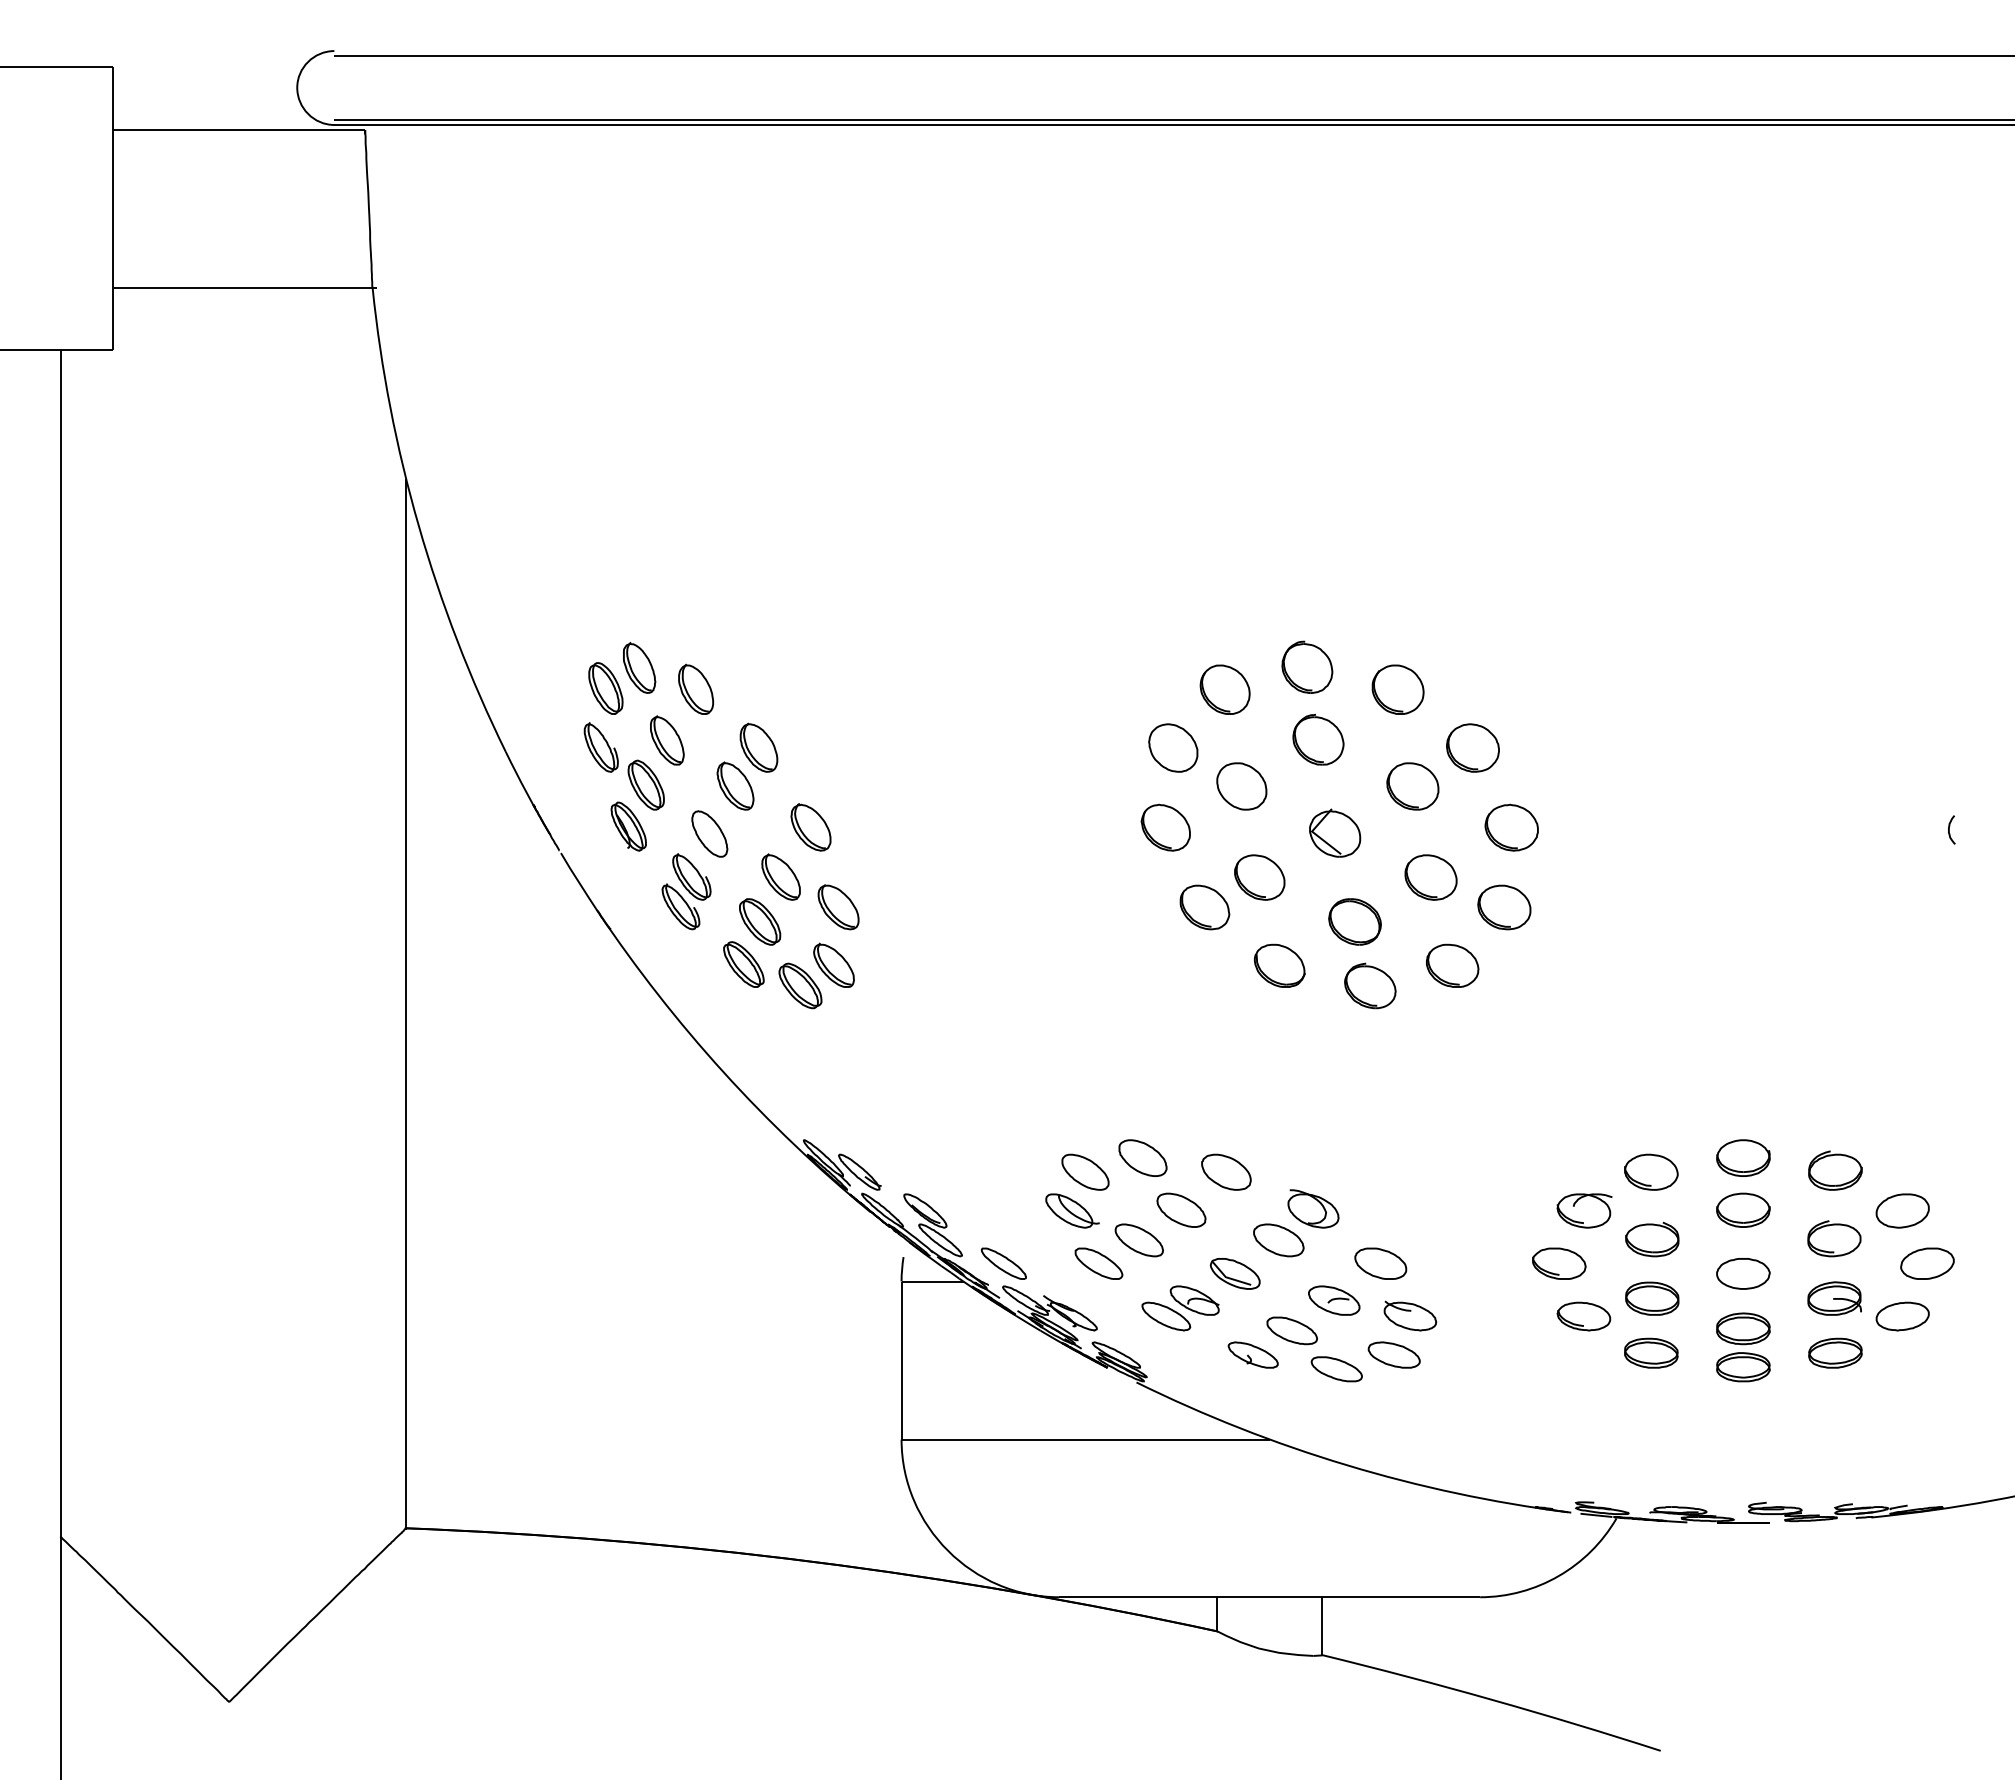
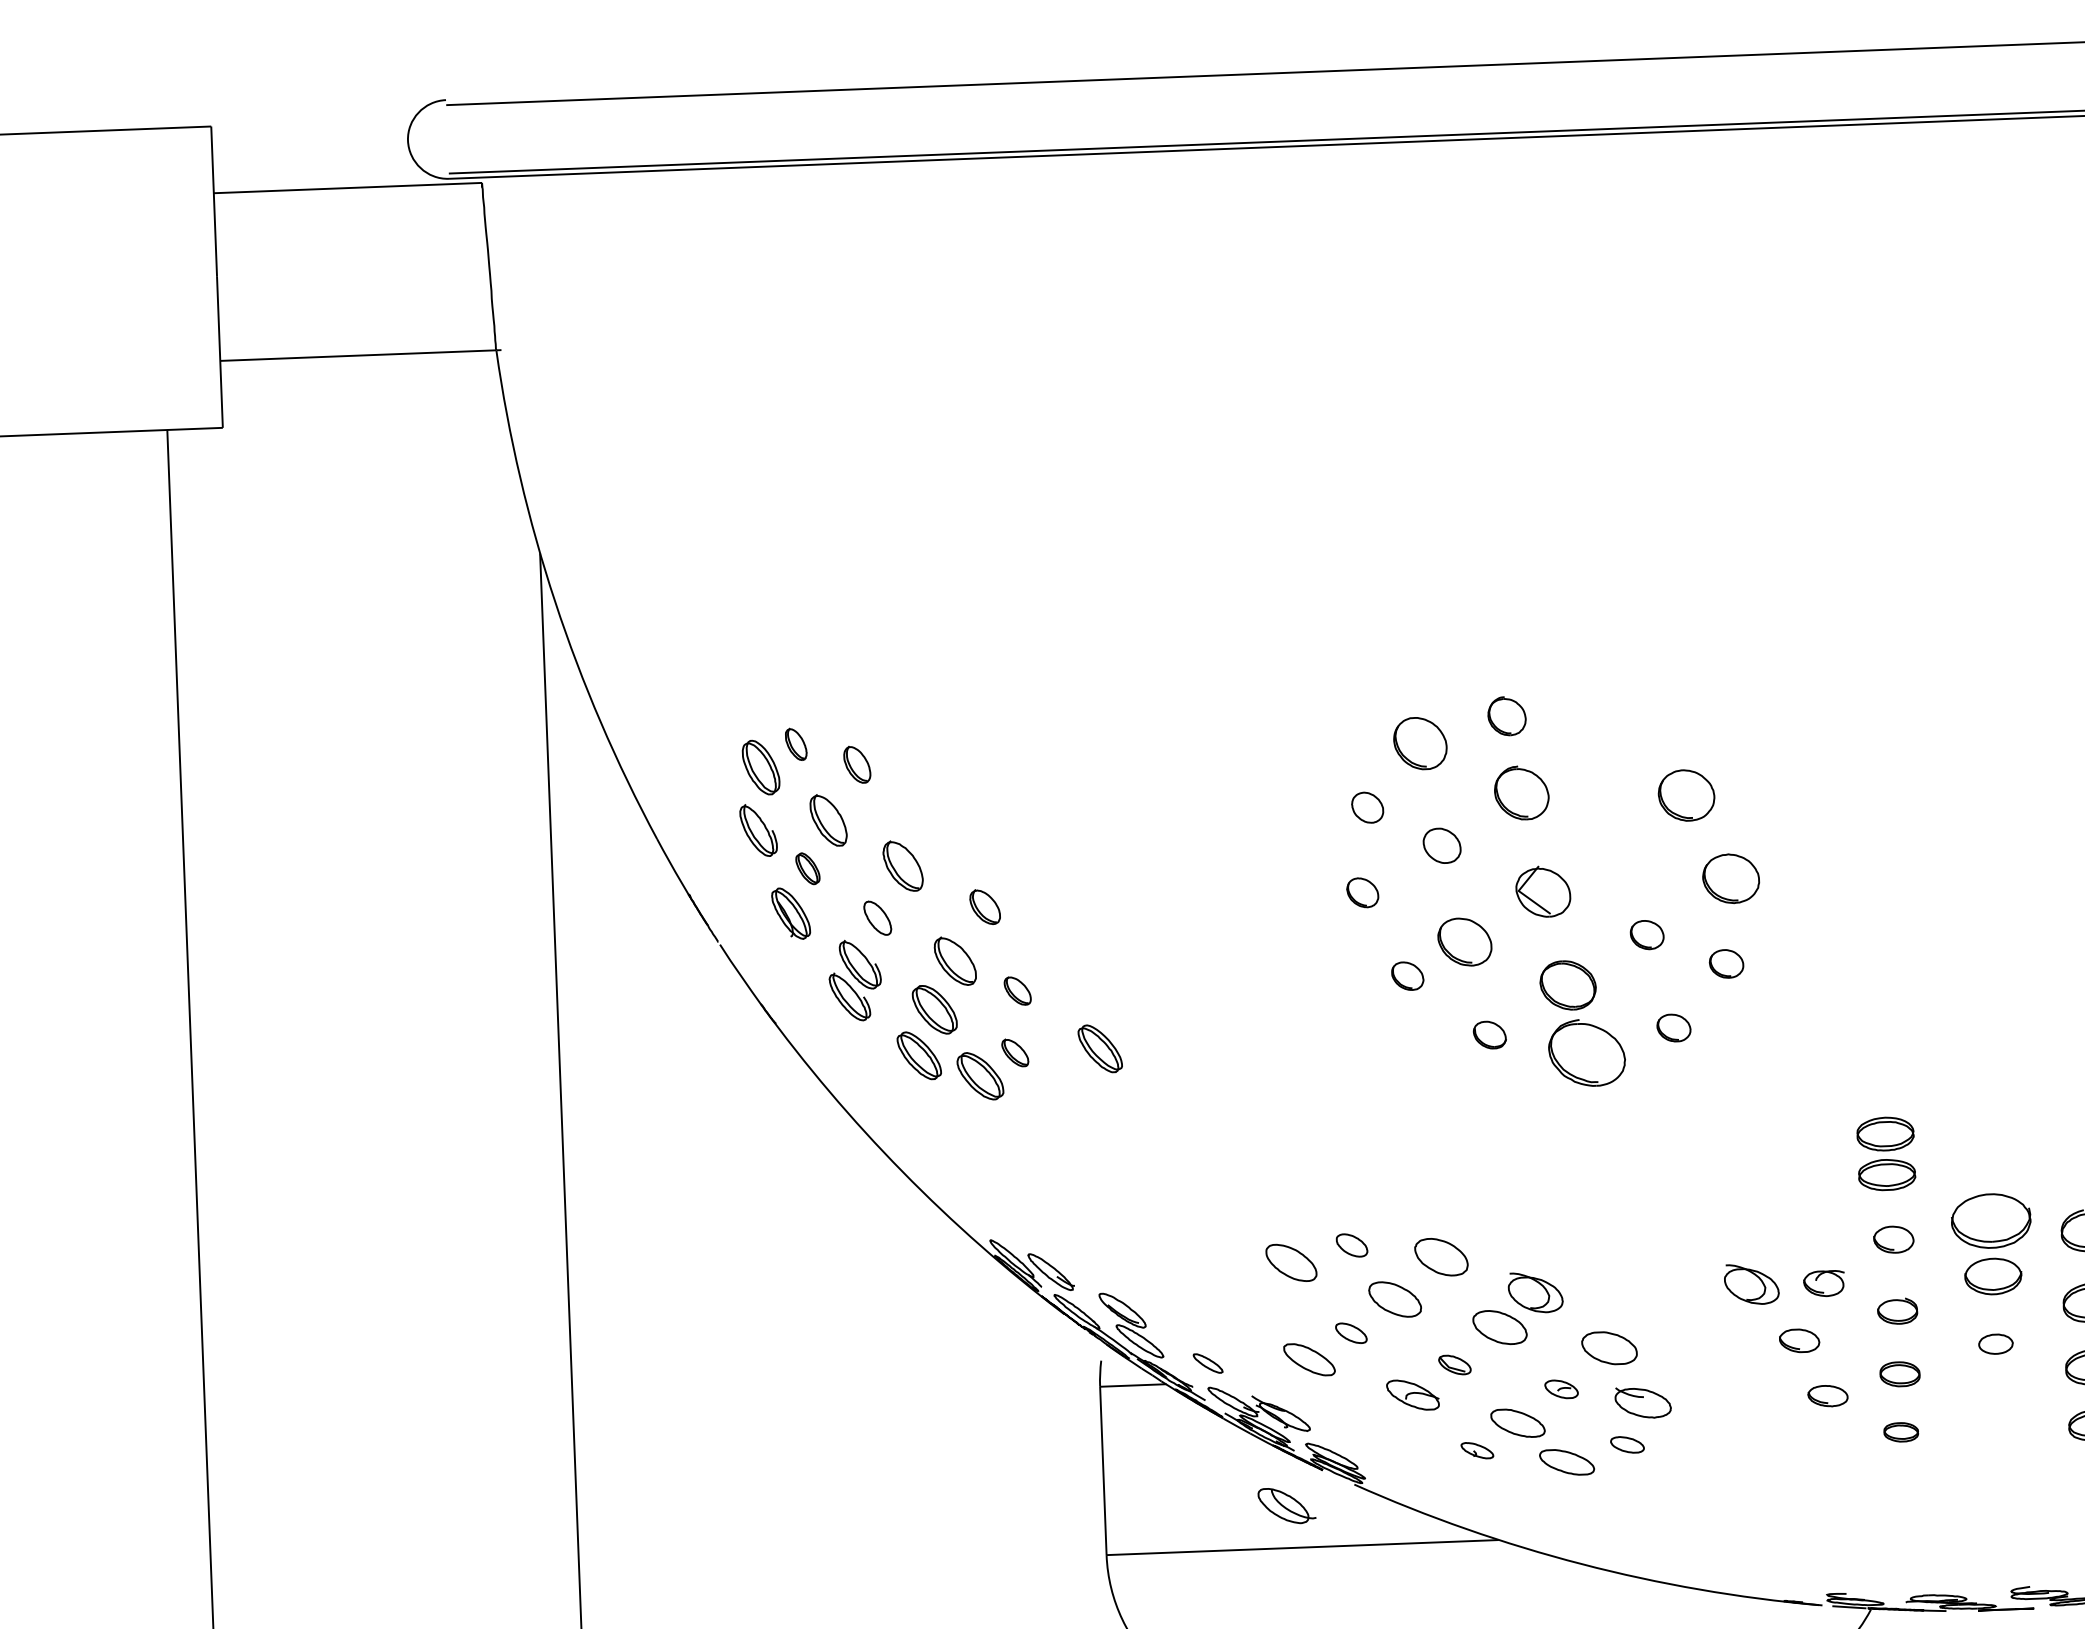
part: (1307, 666) -> (1507, 715), size x0.7
part: (639, 667) -> (796, 743), size x0.6
part: (696, 688) -> (857, 763), size x0.7
part: (1397, 689) -> (1603, 736), removed
part: (758, 747) -> (925, 824), removed
part: (1173, 747) -> (1367, 807), size x0.6
part: (645, 784) -> (807, 868), size x0.6
part: (1241, 786) -> (1441, 845), size x0.7
part: (1412, 786) -> (1623, 838), removed
part: (810, 827) -> (984, 907), size x0.7
part: (1165, 827) -> (1362, 892), size x0.6
part: (709, 833) -> (877, 917), size x0.7
part: (1430, 877) -> (1646, 935), size x0.6
part: (838, 907) -> (1017, 991), size x0.6
part: (1204, 907) -> (1407, 976), size x0.6
part: (1504, 907) -> (1726, 963), size x0.6
part: (833, 964) -> (1014, 1052), size x0.6
part: (913, 964) -> (1099, 1048), added
part: (1279, 965) -> (1489, 1034), size x0.6
part: (1452, 965) -> (1673, 1027), size x0.6
part: (1370, 985) -> (1587, 1052), size x1.4
part: (1142, 1157) -> (1351, 1244), size x0.6
part: (1743, 1157) -> (1991, 1220), size x1.4
part: (1651, 1171) -> (1893, 1238), size x0.7
part: (1516, 1208) -> (1751, 1283), added
part: (1072, 1210) -> (1286, 1505), moved
part: (1584, 1210) -> (1824, 1283), size x0.7
part: (1652, 1239) -> (1897, 1311), size x0.7
part: (1138, 1240) -> (1350, 1333), size x0.6
part: (1003, 1263) -> (1207, 1363), size x0.6
part: (1559, 1263) -> (1799, 1340), size x0.7
part: (1234, 1273) -> (1454, 1364), size x0.6
part: (1743, 1273) -> (1996, 1343), size x0.6
part: (1652, 1298) -> (1900, 1374), size x0.7
part: (1334, 1300) -> (1561, 1389), size x0.6
part: (1166, 1316) -> (1383, 1413), removed
part: (1583, 1316) -> (1827, 1396), size x0.7
part: (1743, 1347) -> (1886, 1153), moved
part: (1651, 1352) -> (1901, 1431), size x0.6
part: (1252, 1354) -> (1476, 1450), size x0.6
part: (1393, 1354) -> (1626, 1444), size x0.6

